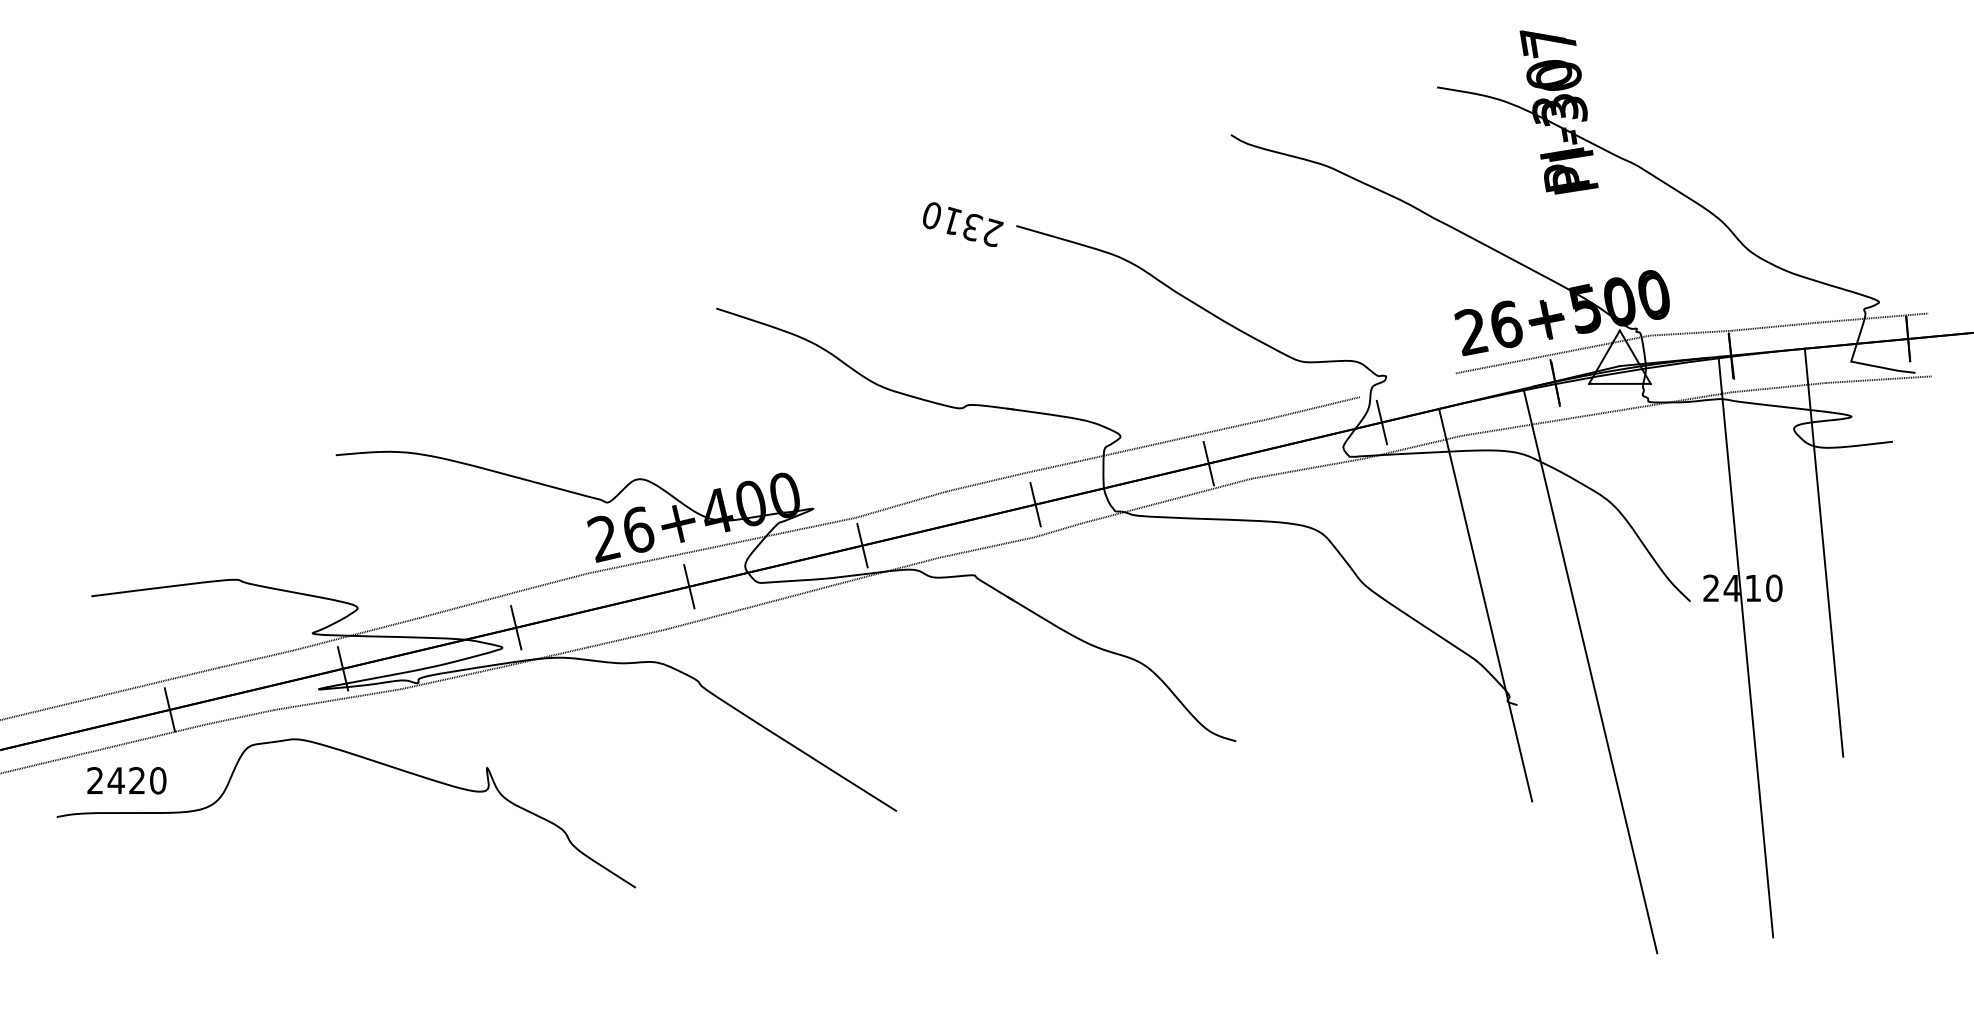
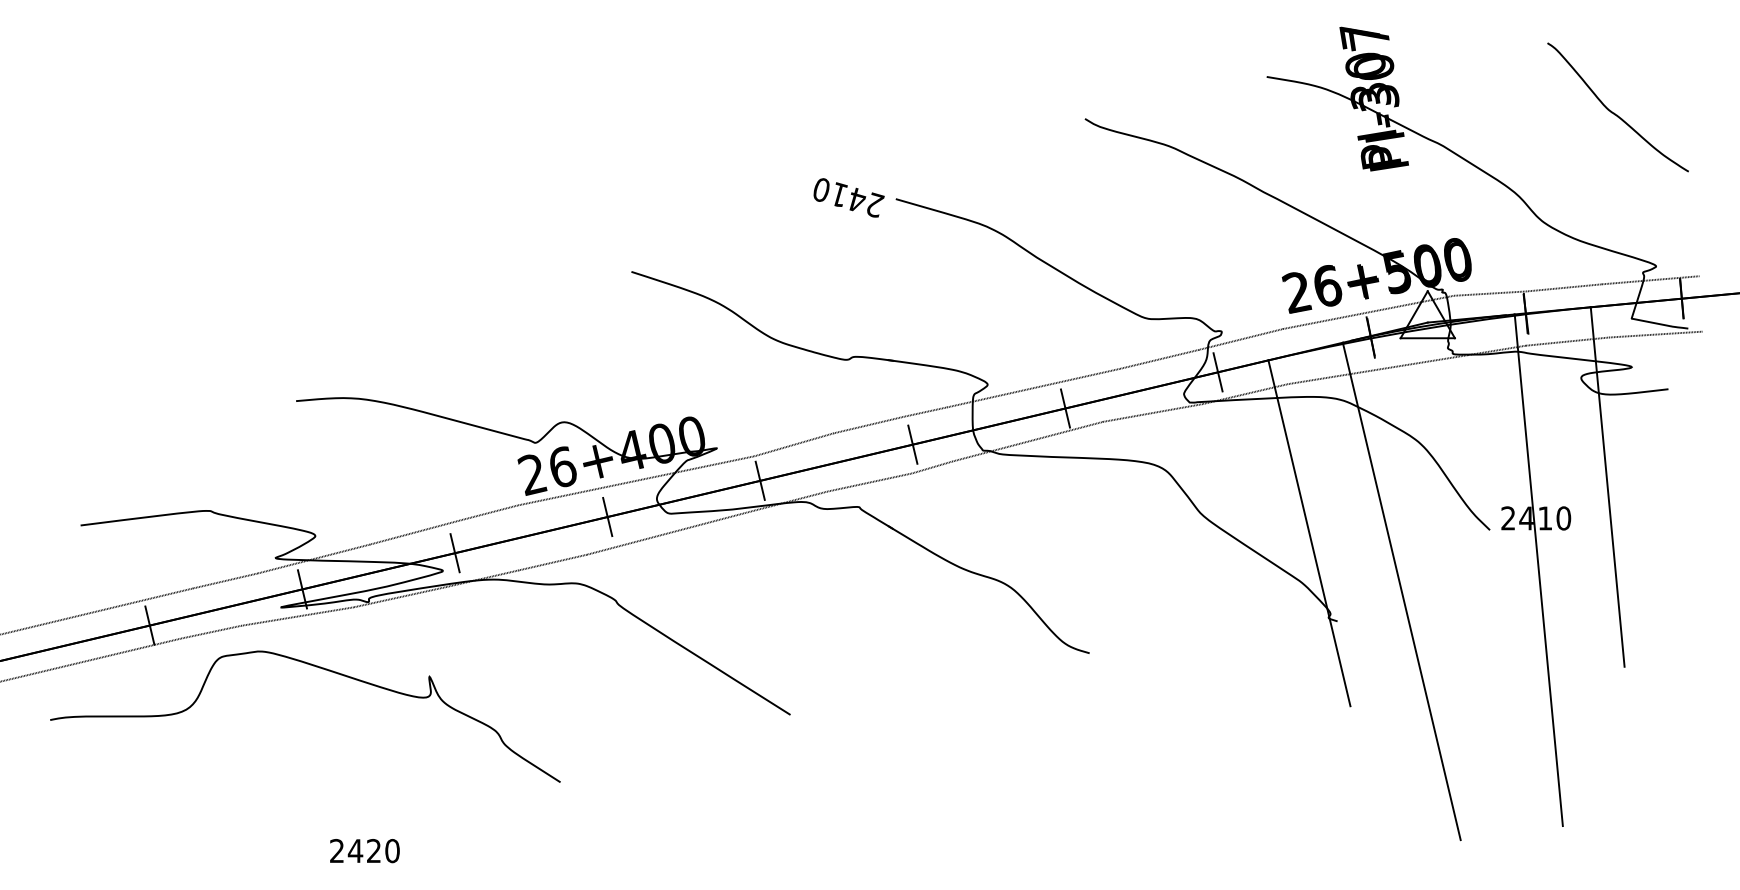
curve: (1832, 128) -> (1615, 113), added
text: (973, 227) -> (858, 200), 2310 -> 2410
line: (1407, 385) -> (1240, 339), added
text: (126, 780) -> (364, 850), moved

